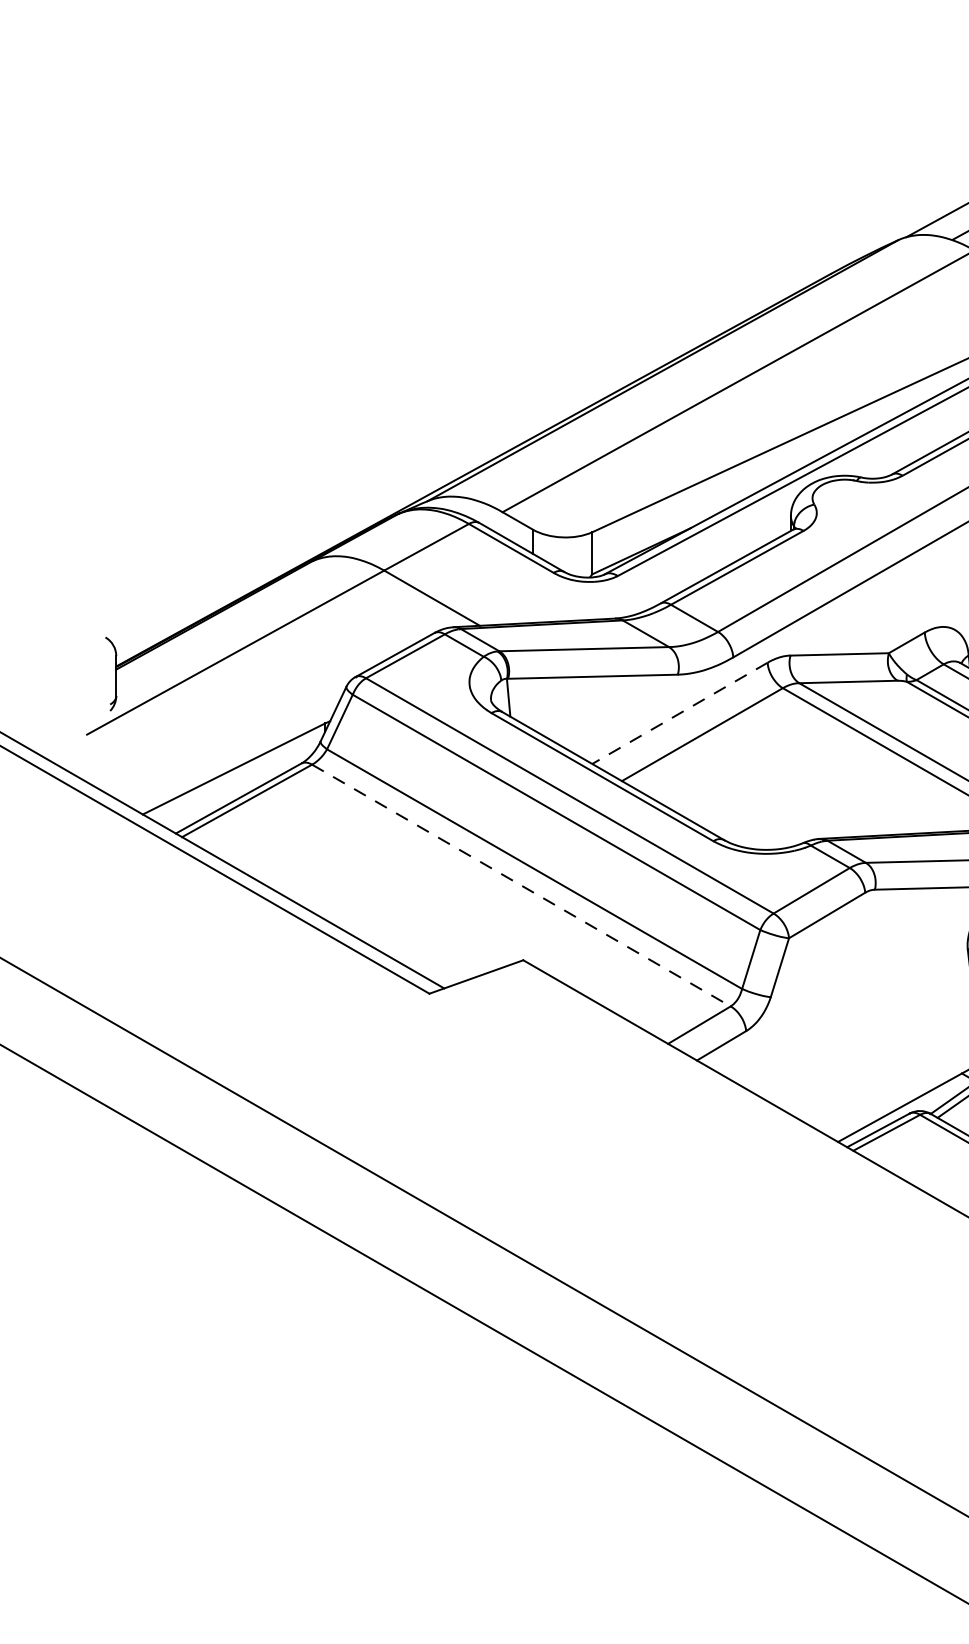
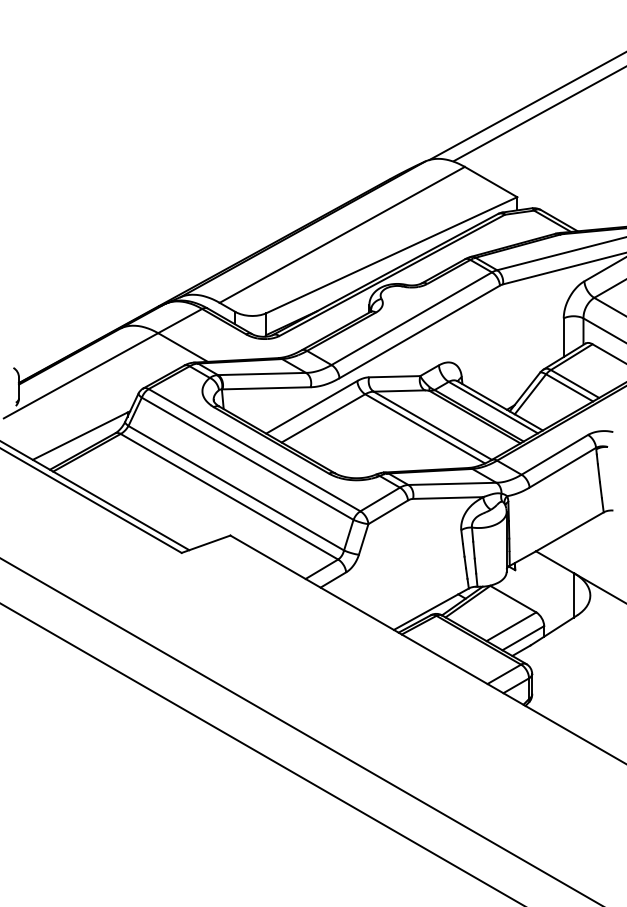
line: (679, 713) -> (311, 407), dashed -> solid
line: (521, 885) -> (229, 496), dashed -> solid

